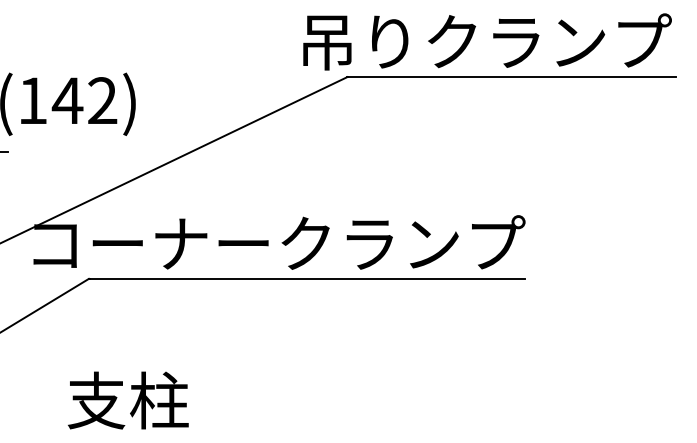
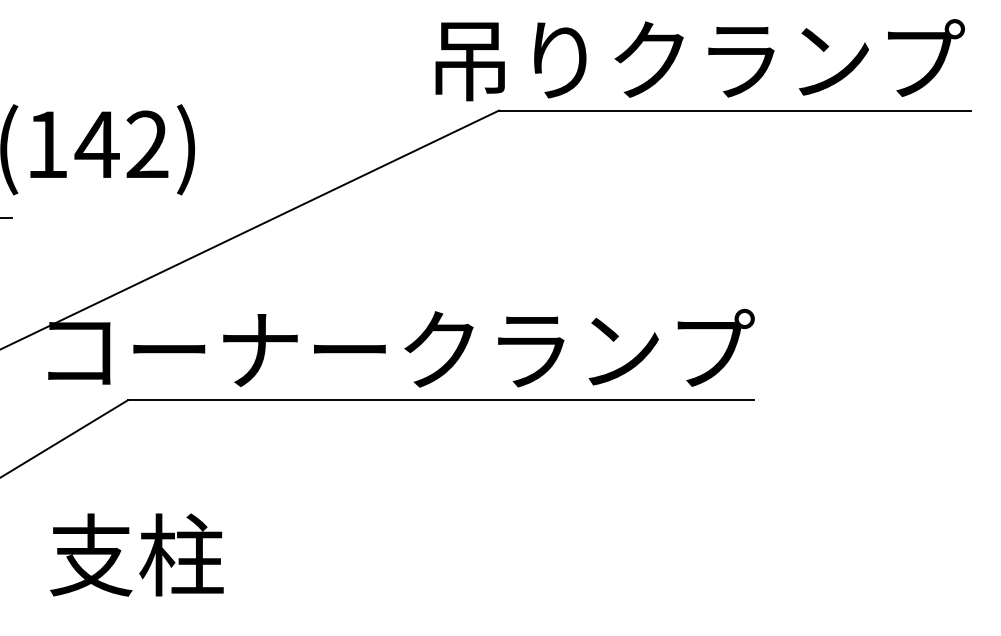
text: (128, 400) -> (137, 554), moved

